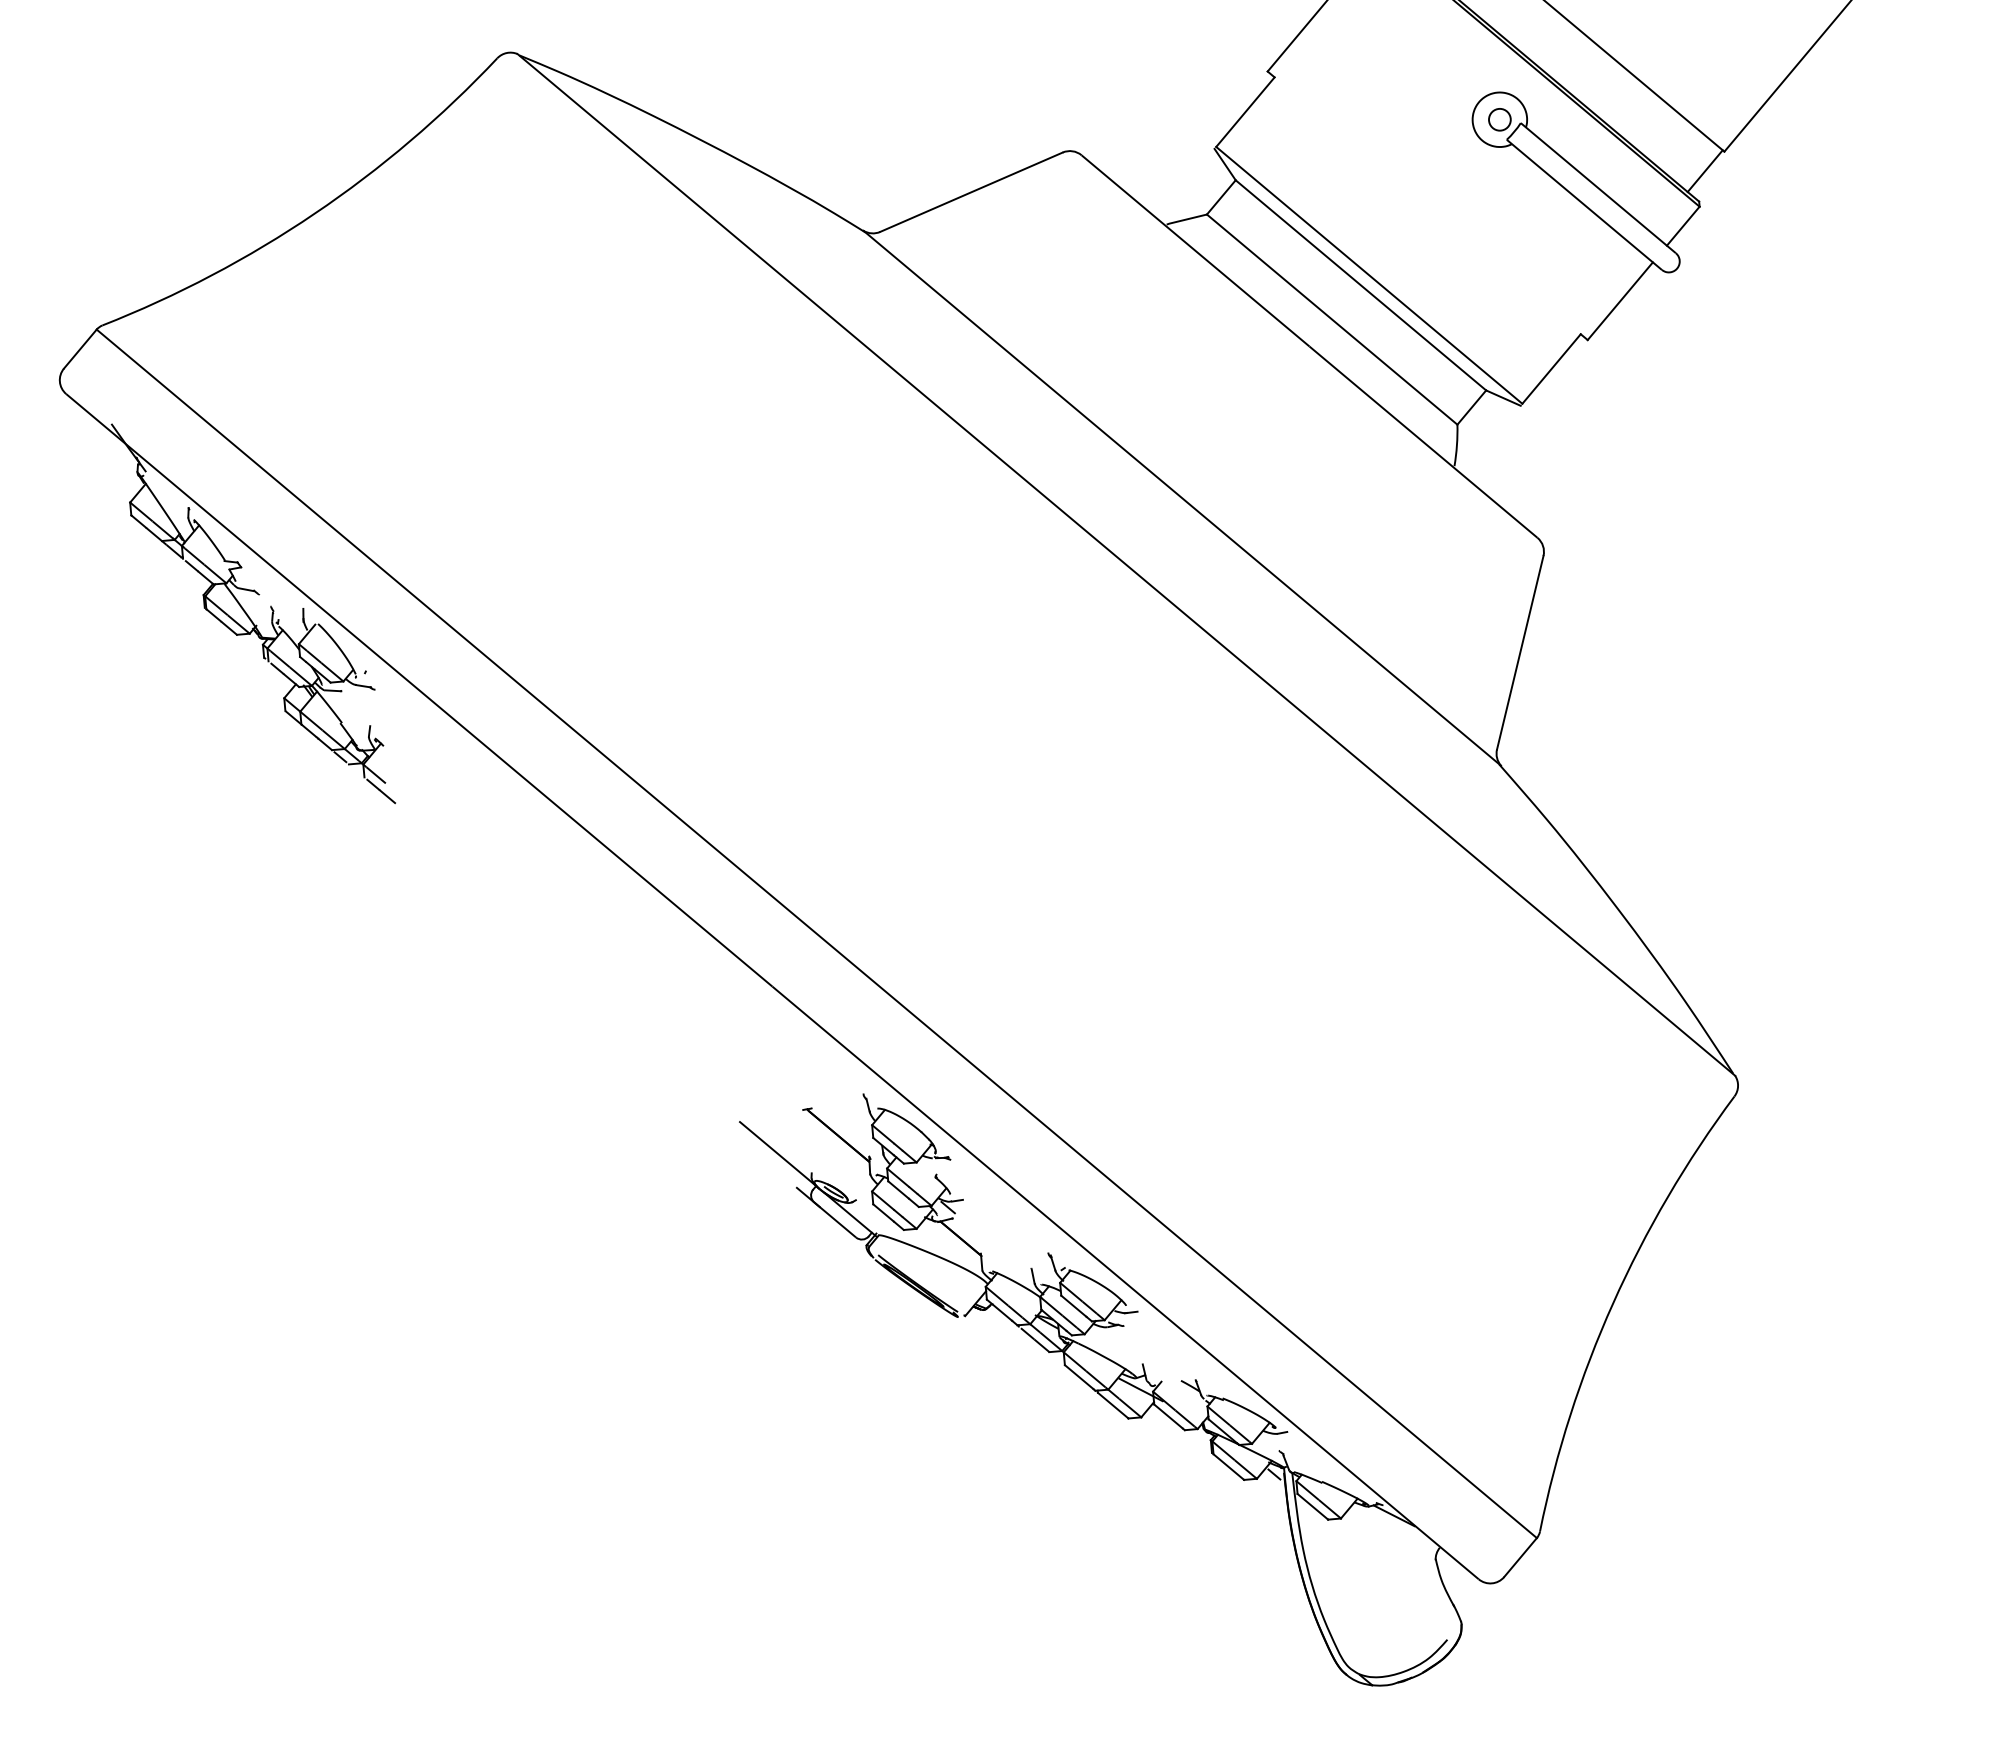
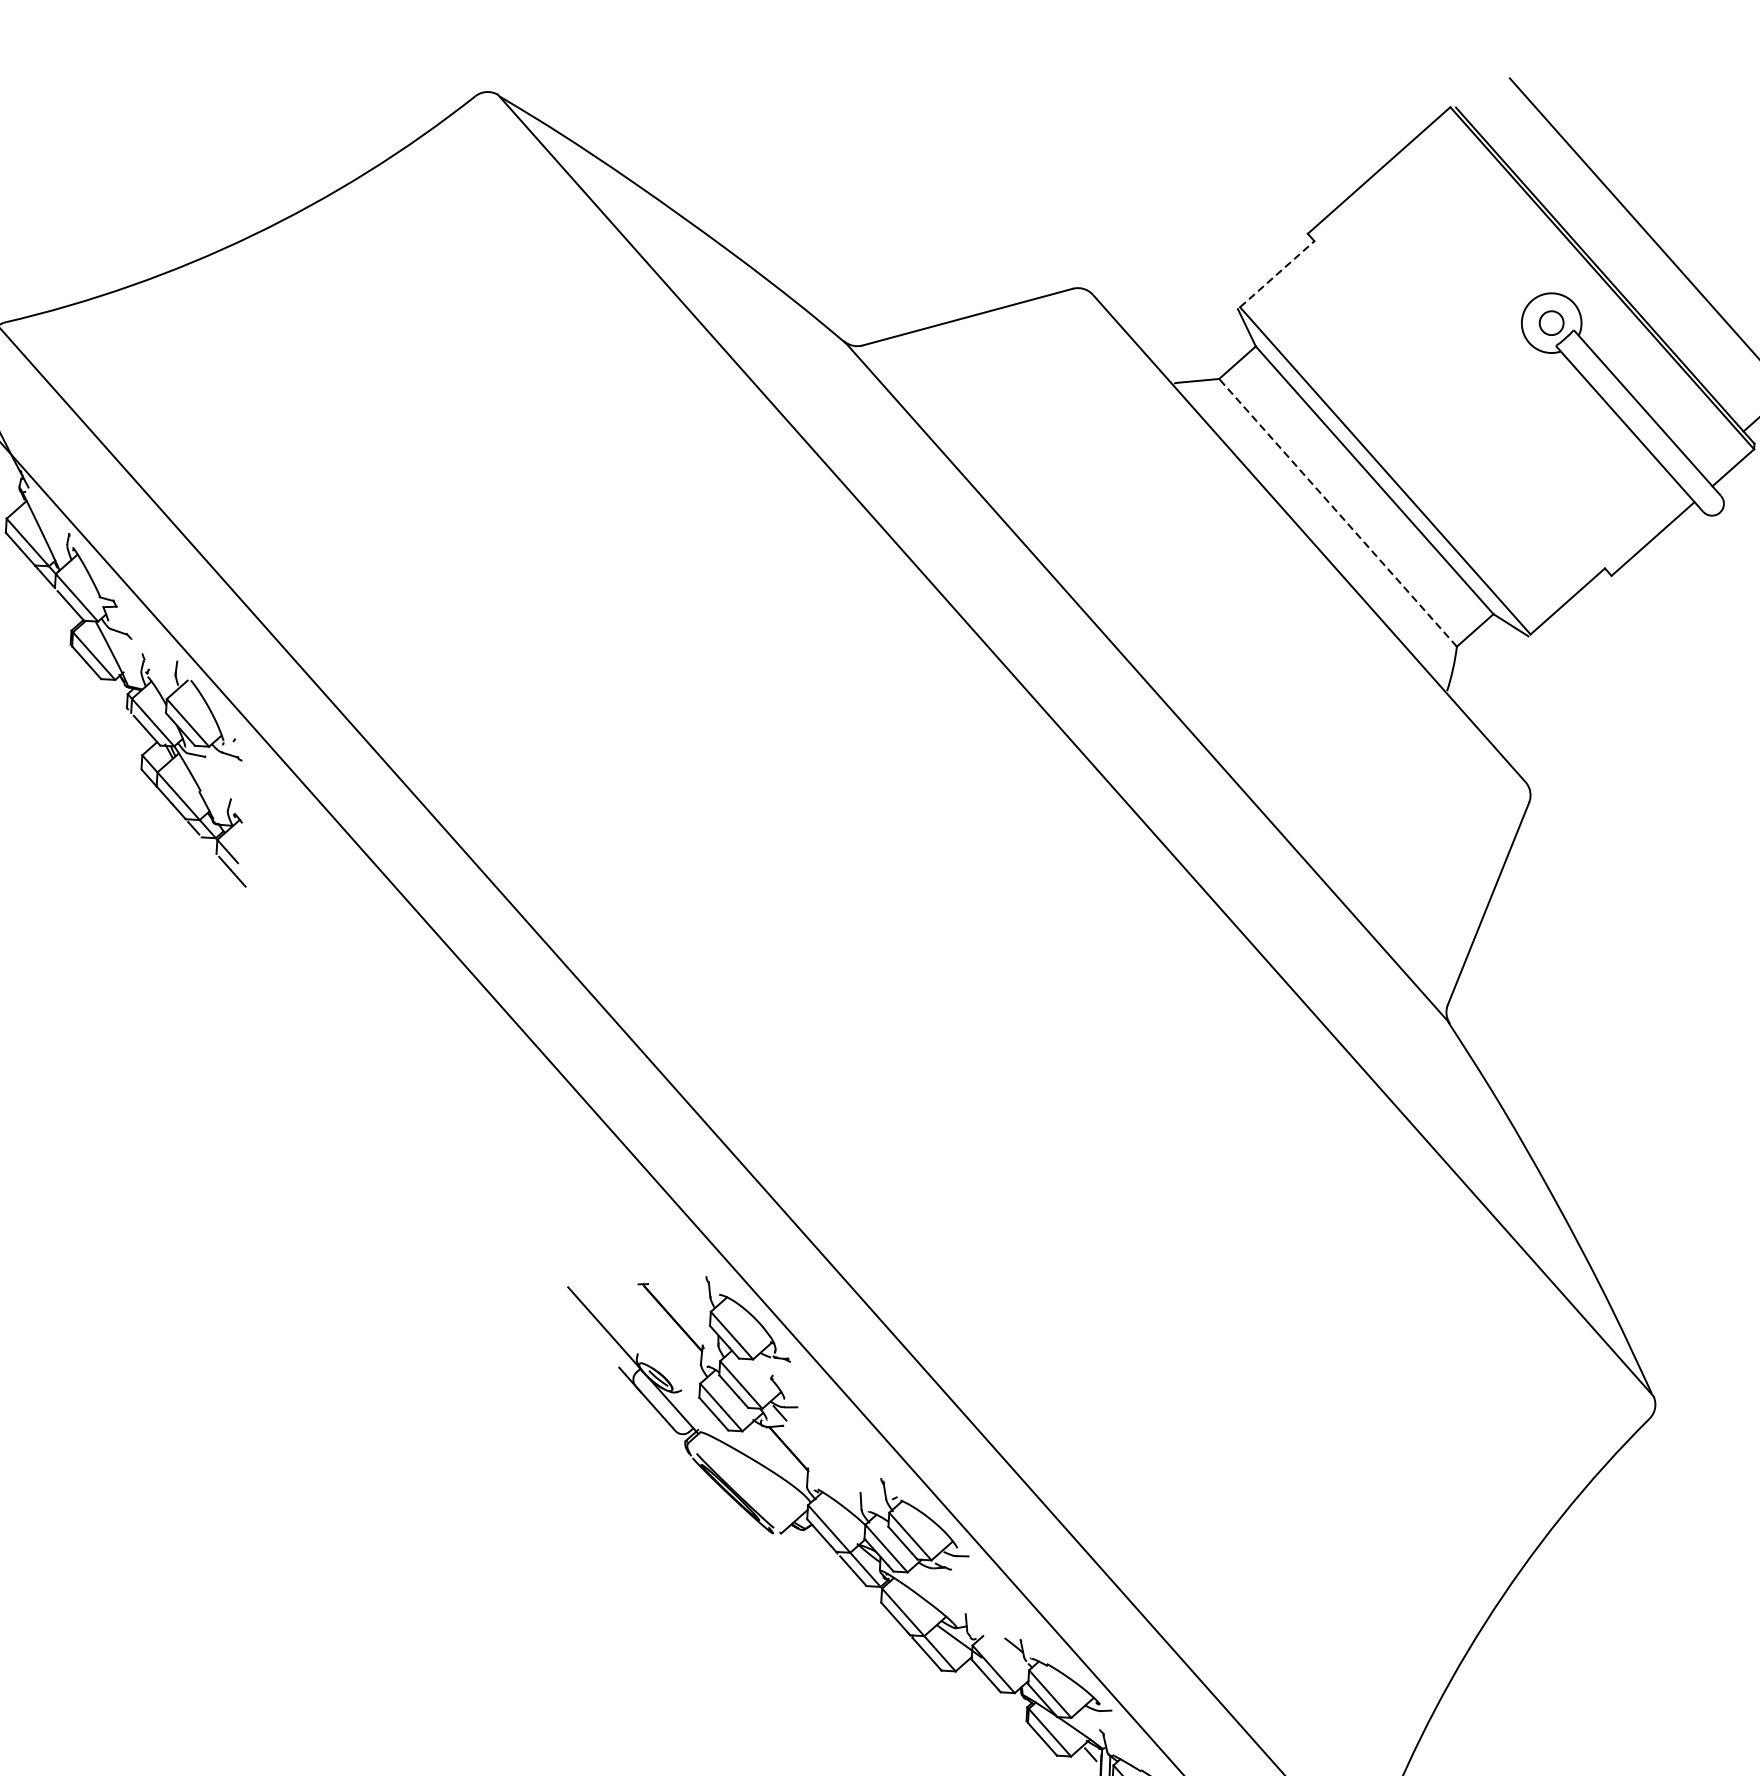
line: (1245, 111) -> (1277, 273), solid -> dashed
line: (1331, 319) -> (1337, 512), solid -> dashed

